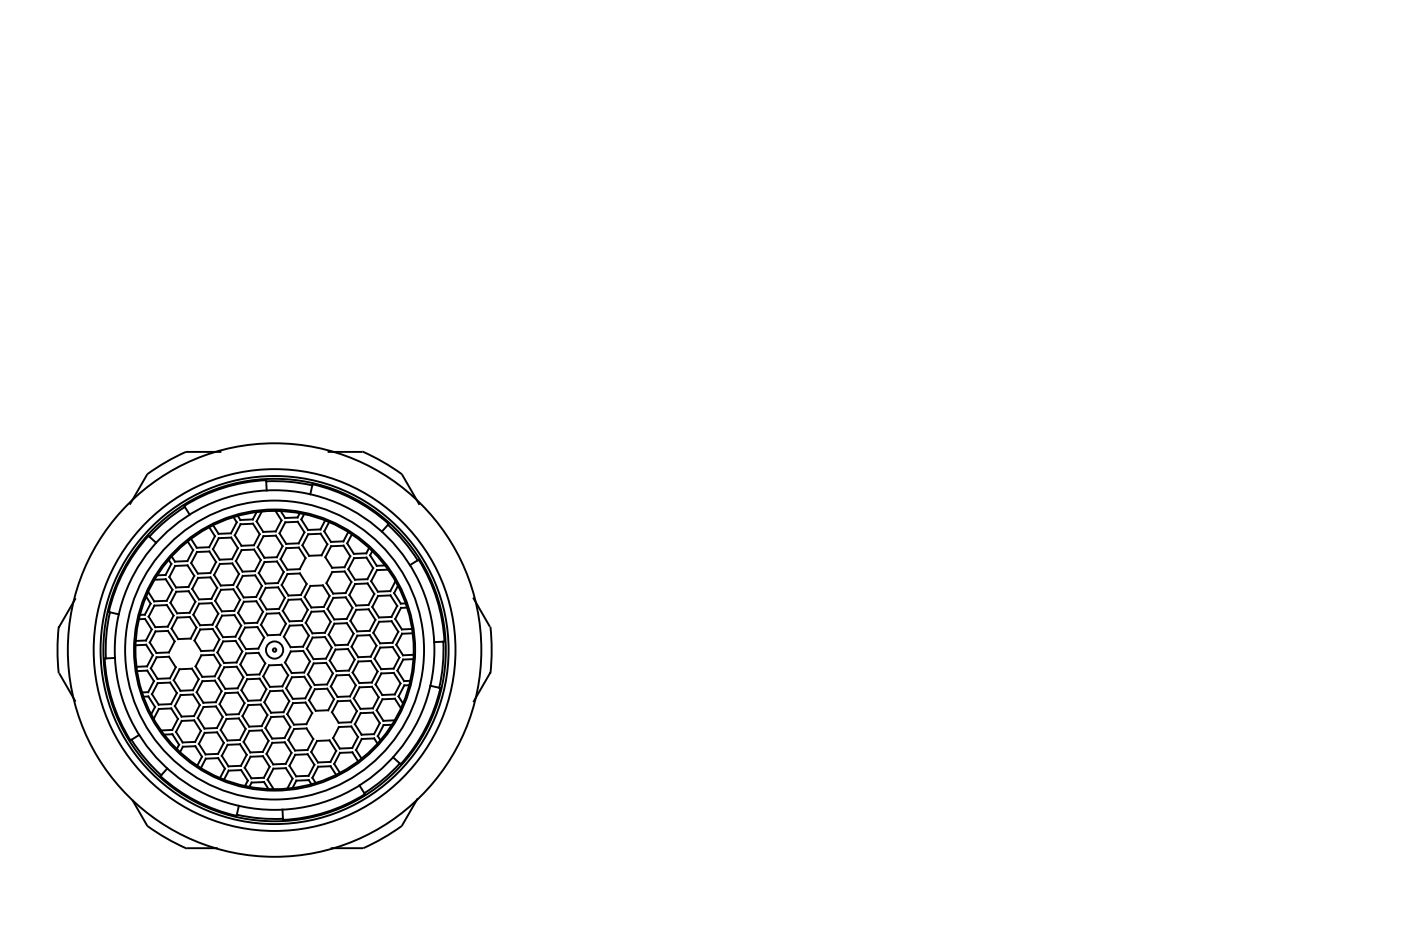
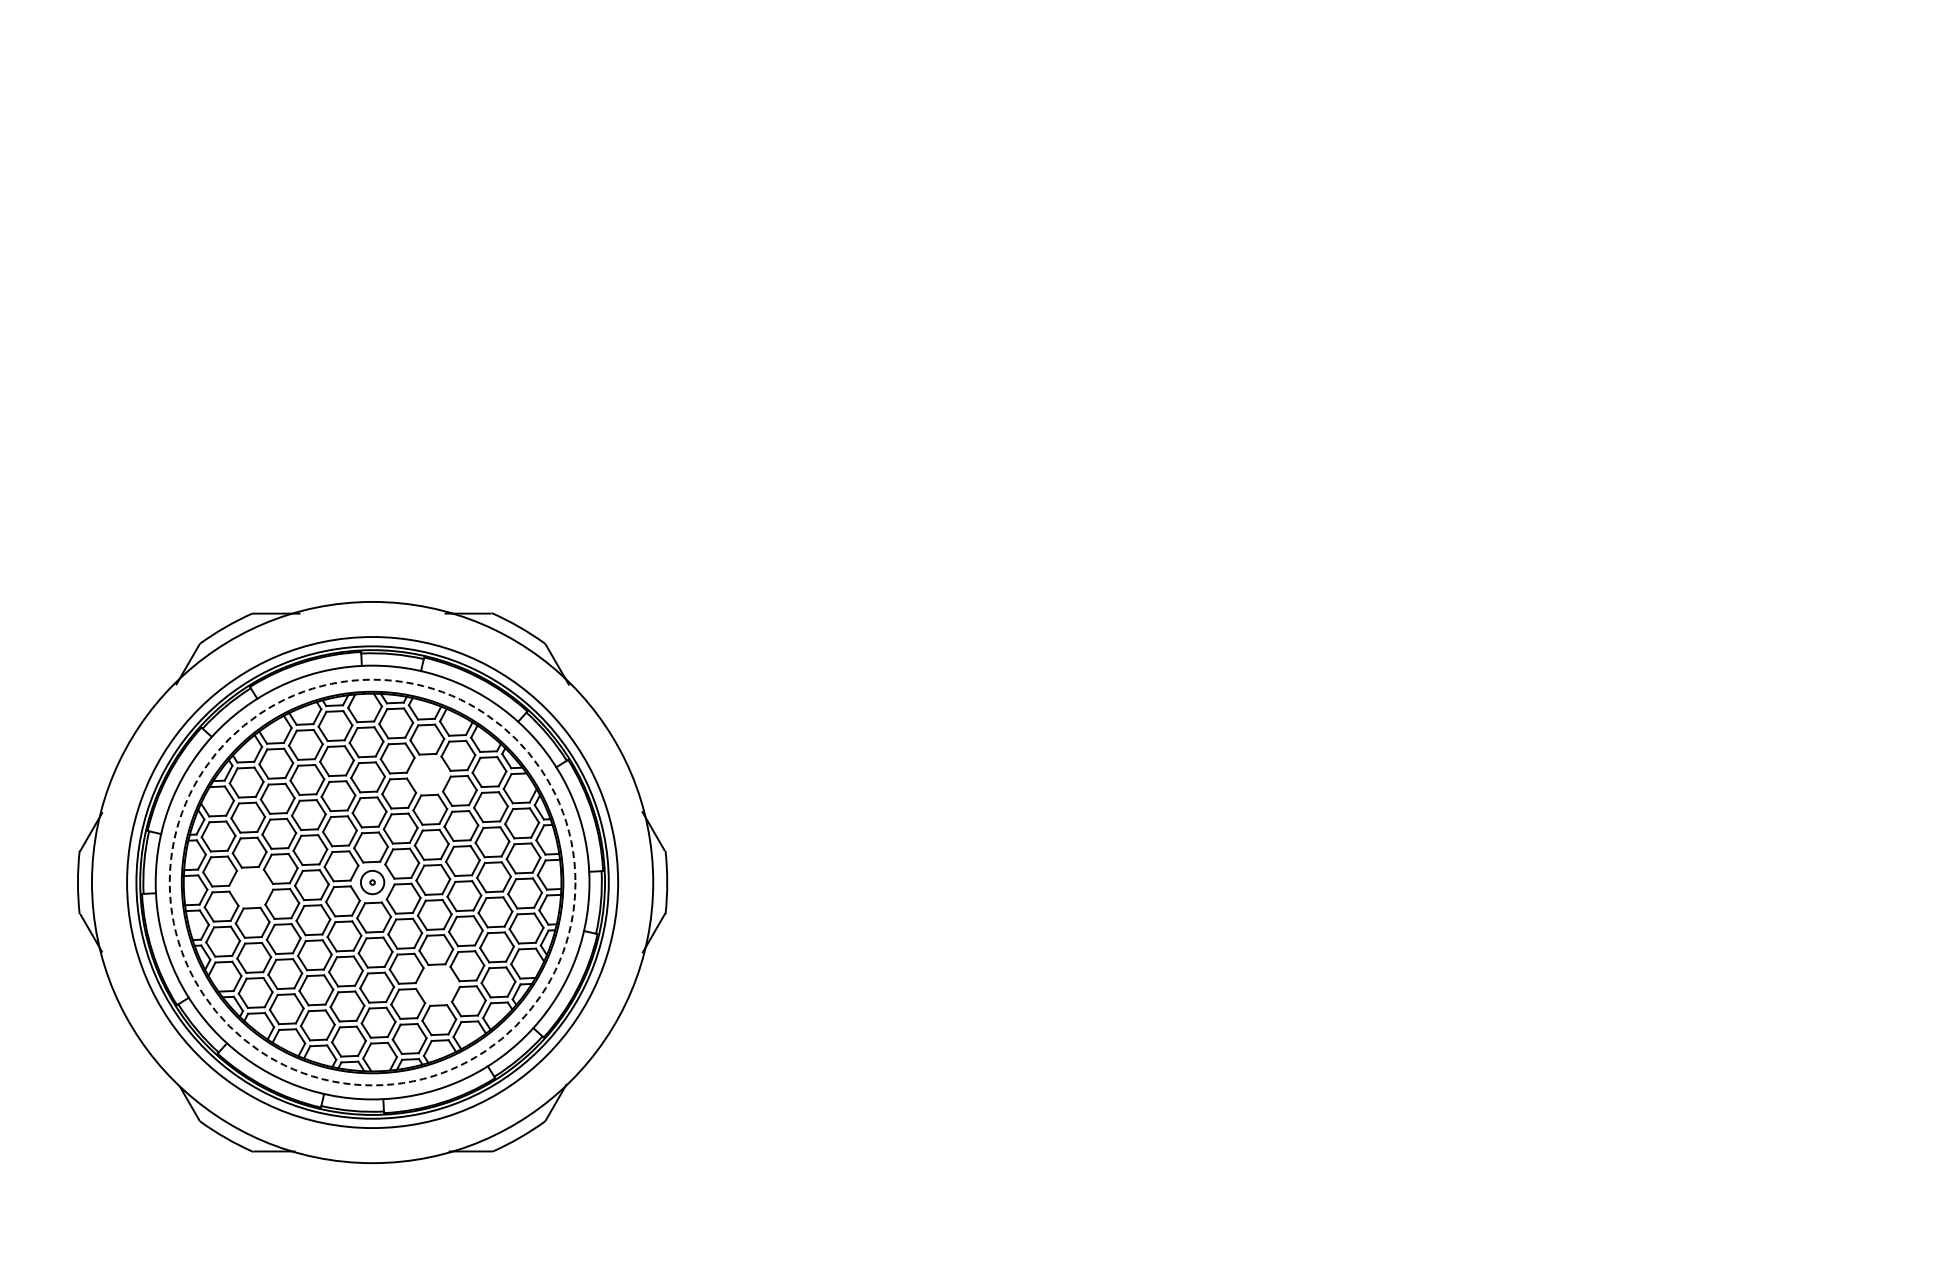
circle: (274, 650) -> (372, 882), solid -> dashed

